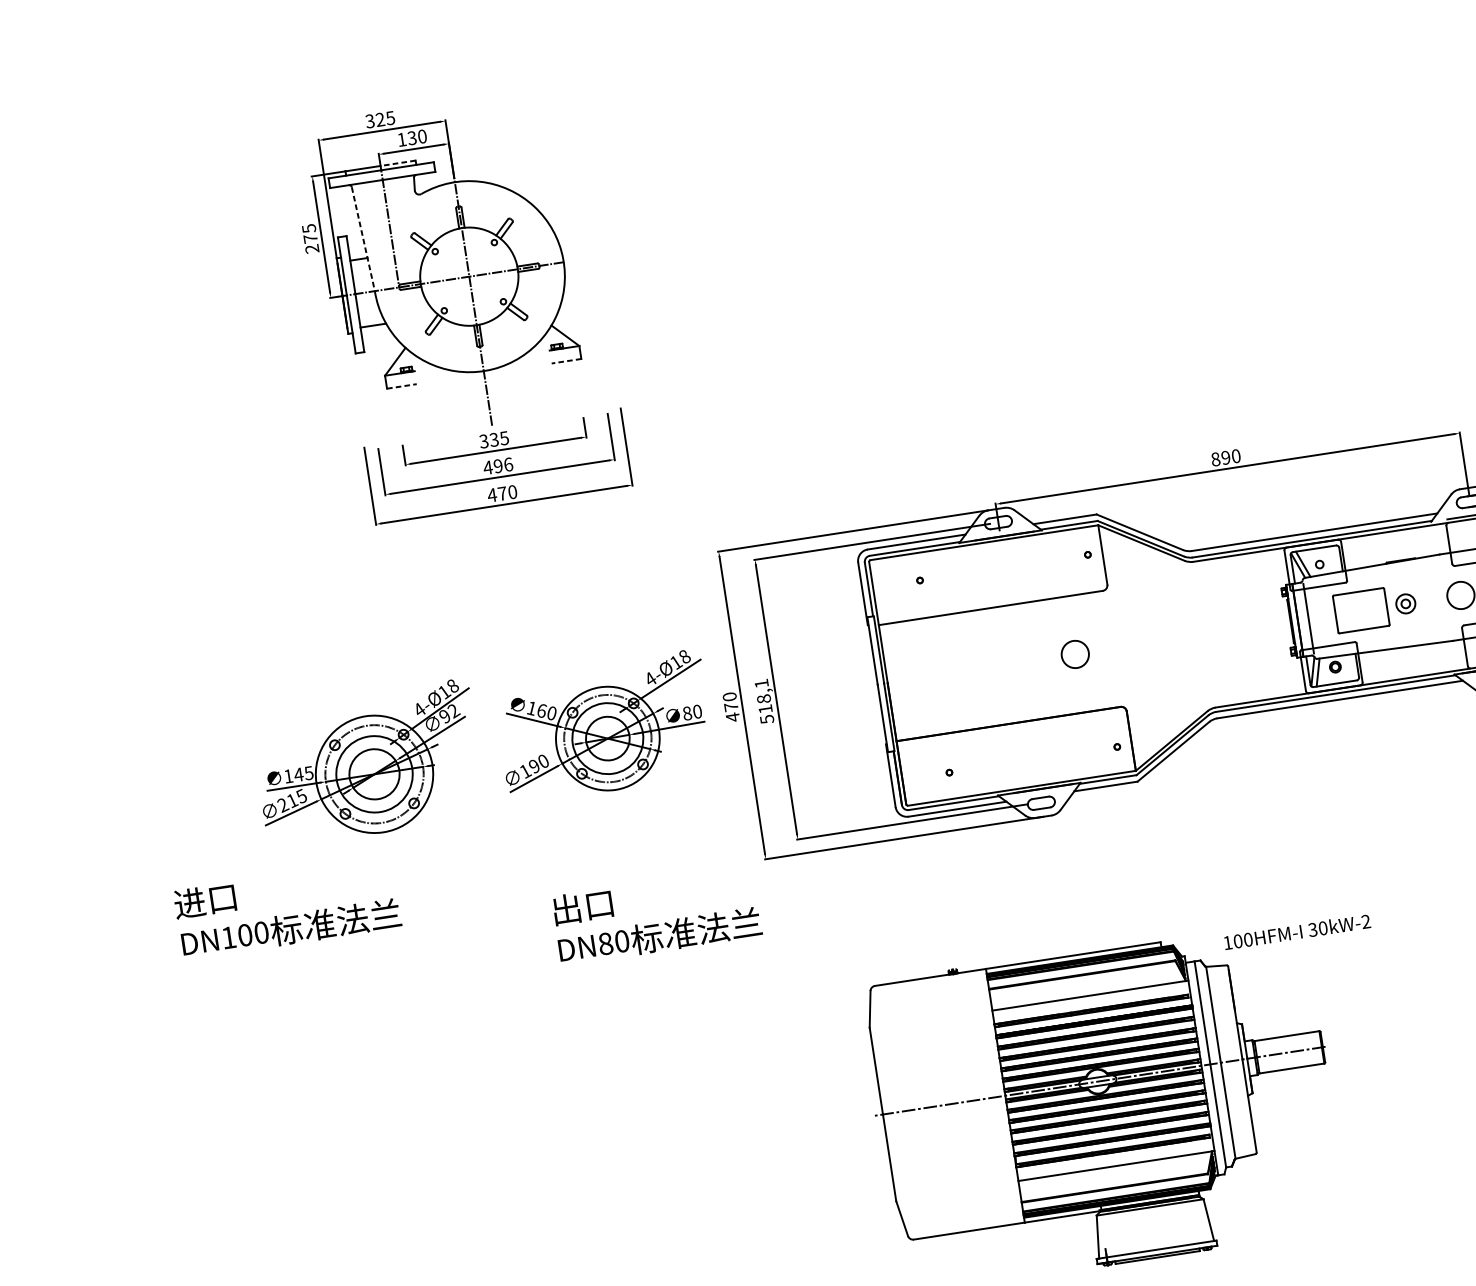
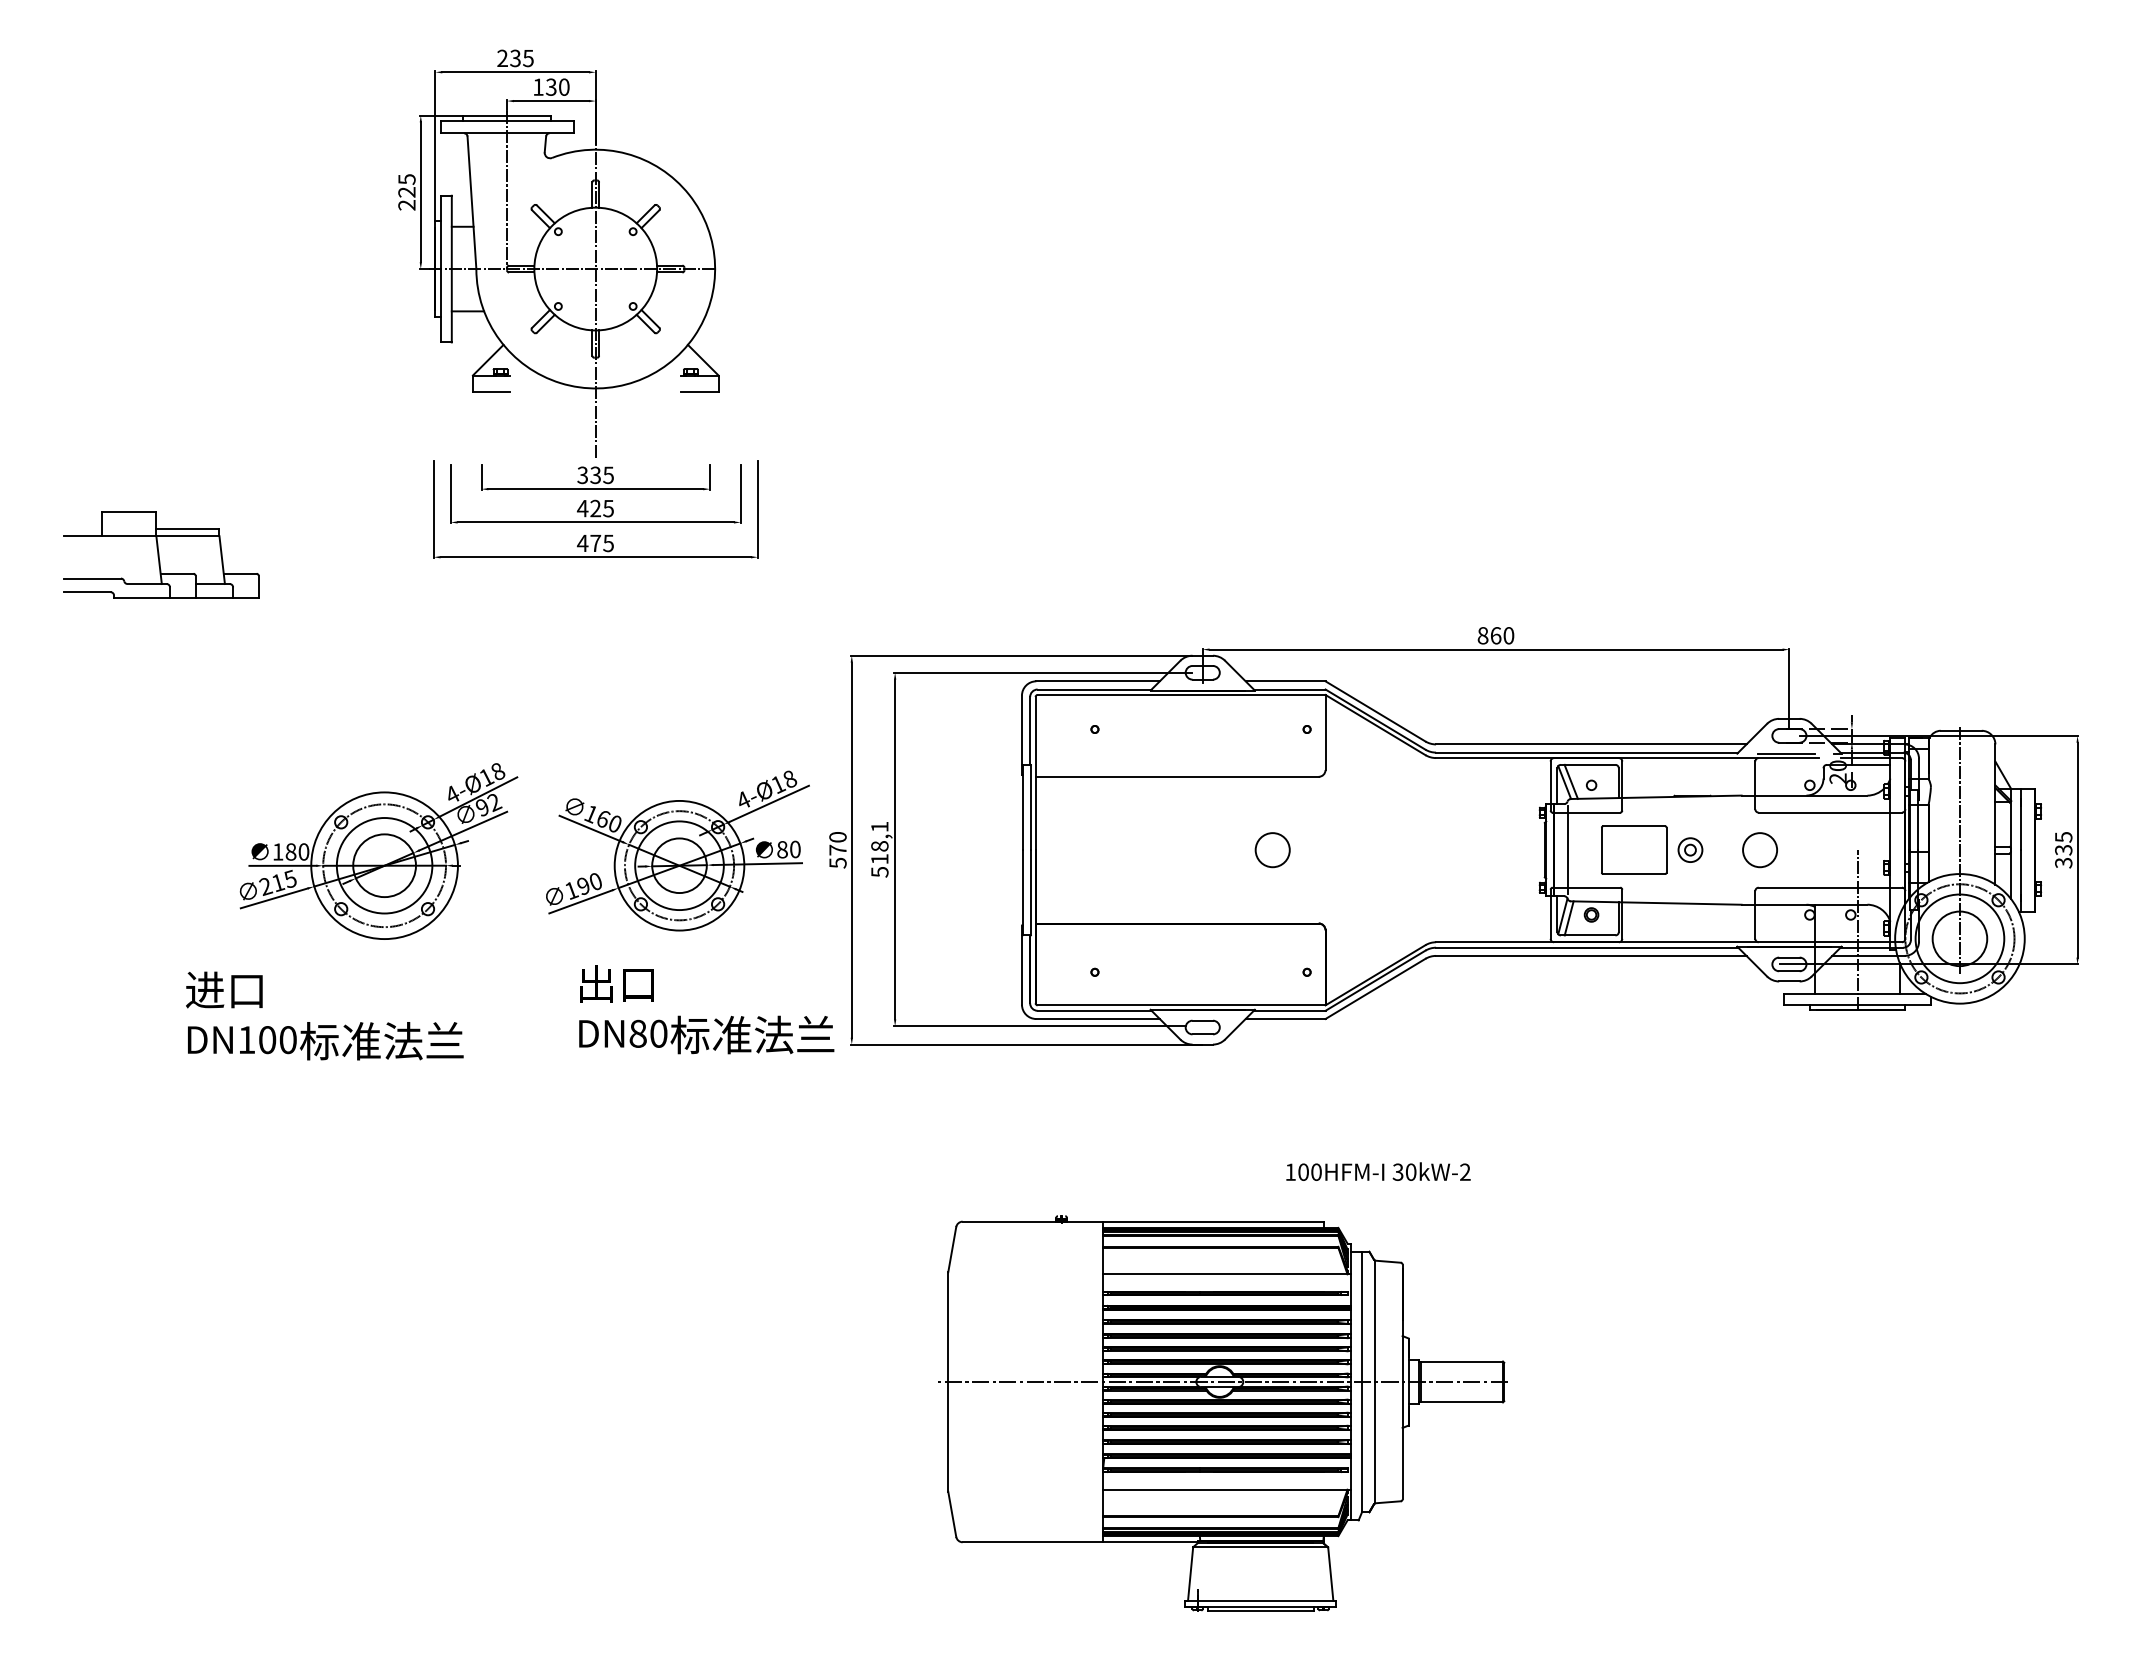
text: (374, 120) -> (508, 58), 325 -> 235
line: (397, 163) -> (528, 115), dashed -> solid
text: (310, 239) -> (406, 192), 275 -> 225
line: (363, 239) -> (471, 203), dashed -> solid
line: (566, 360) -> (699, 391), dashed -> solid
line: (401, 386) -> (491, 391), dashed -> solid
text: (1225, 457) -> (1495, 635), 890 -> 860
text: (503, 465) -> (602, 508), 496 -> 425
text: (512, 492) -> (608, 543), 470 -> 475
part: (160, 555) -> (161, 554), added
text: (732, 716) -> (837, 862), 470 -> 570
text: (303, 773) -> (297, 851), 145 -> 180
text: (287, 908) -> (324, 1015), moved
text: (656, 916) -> (706, 1009), moved
text: (1297, 931) -> (1378, 1171), moved

